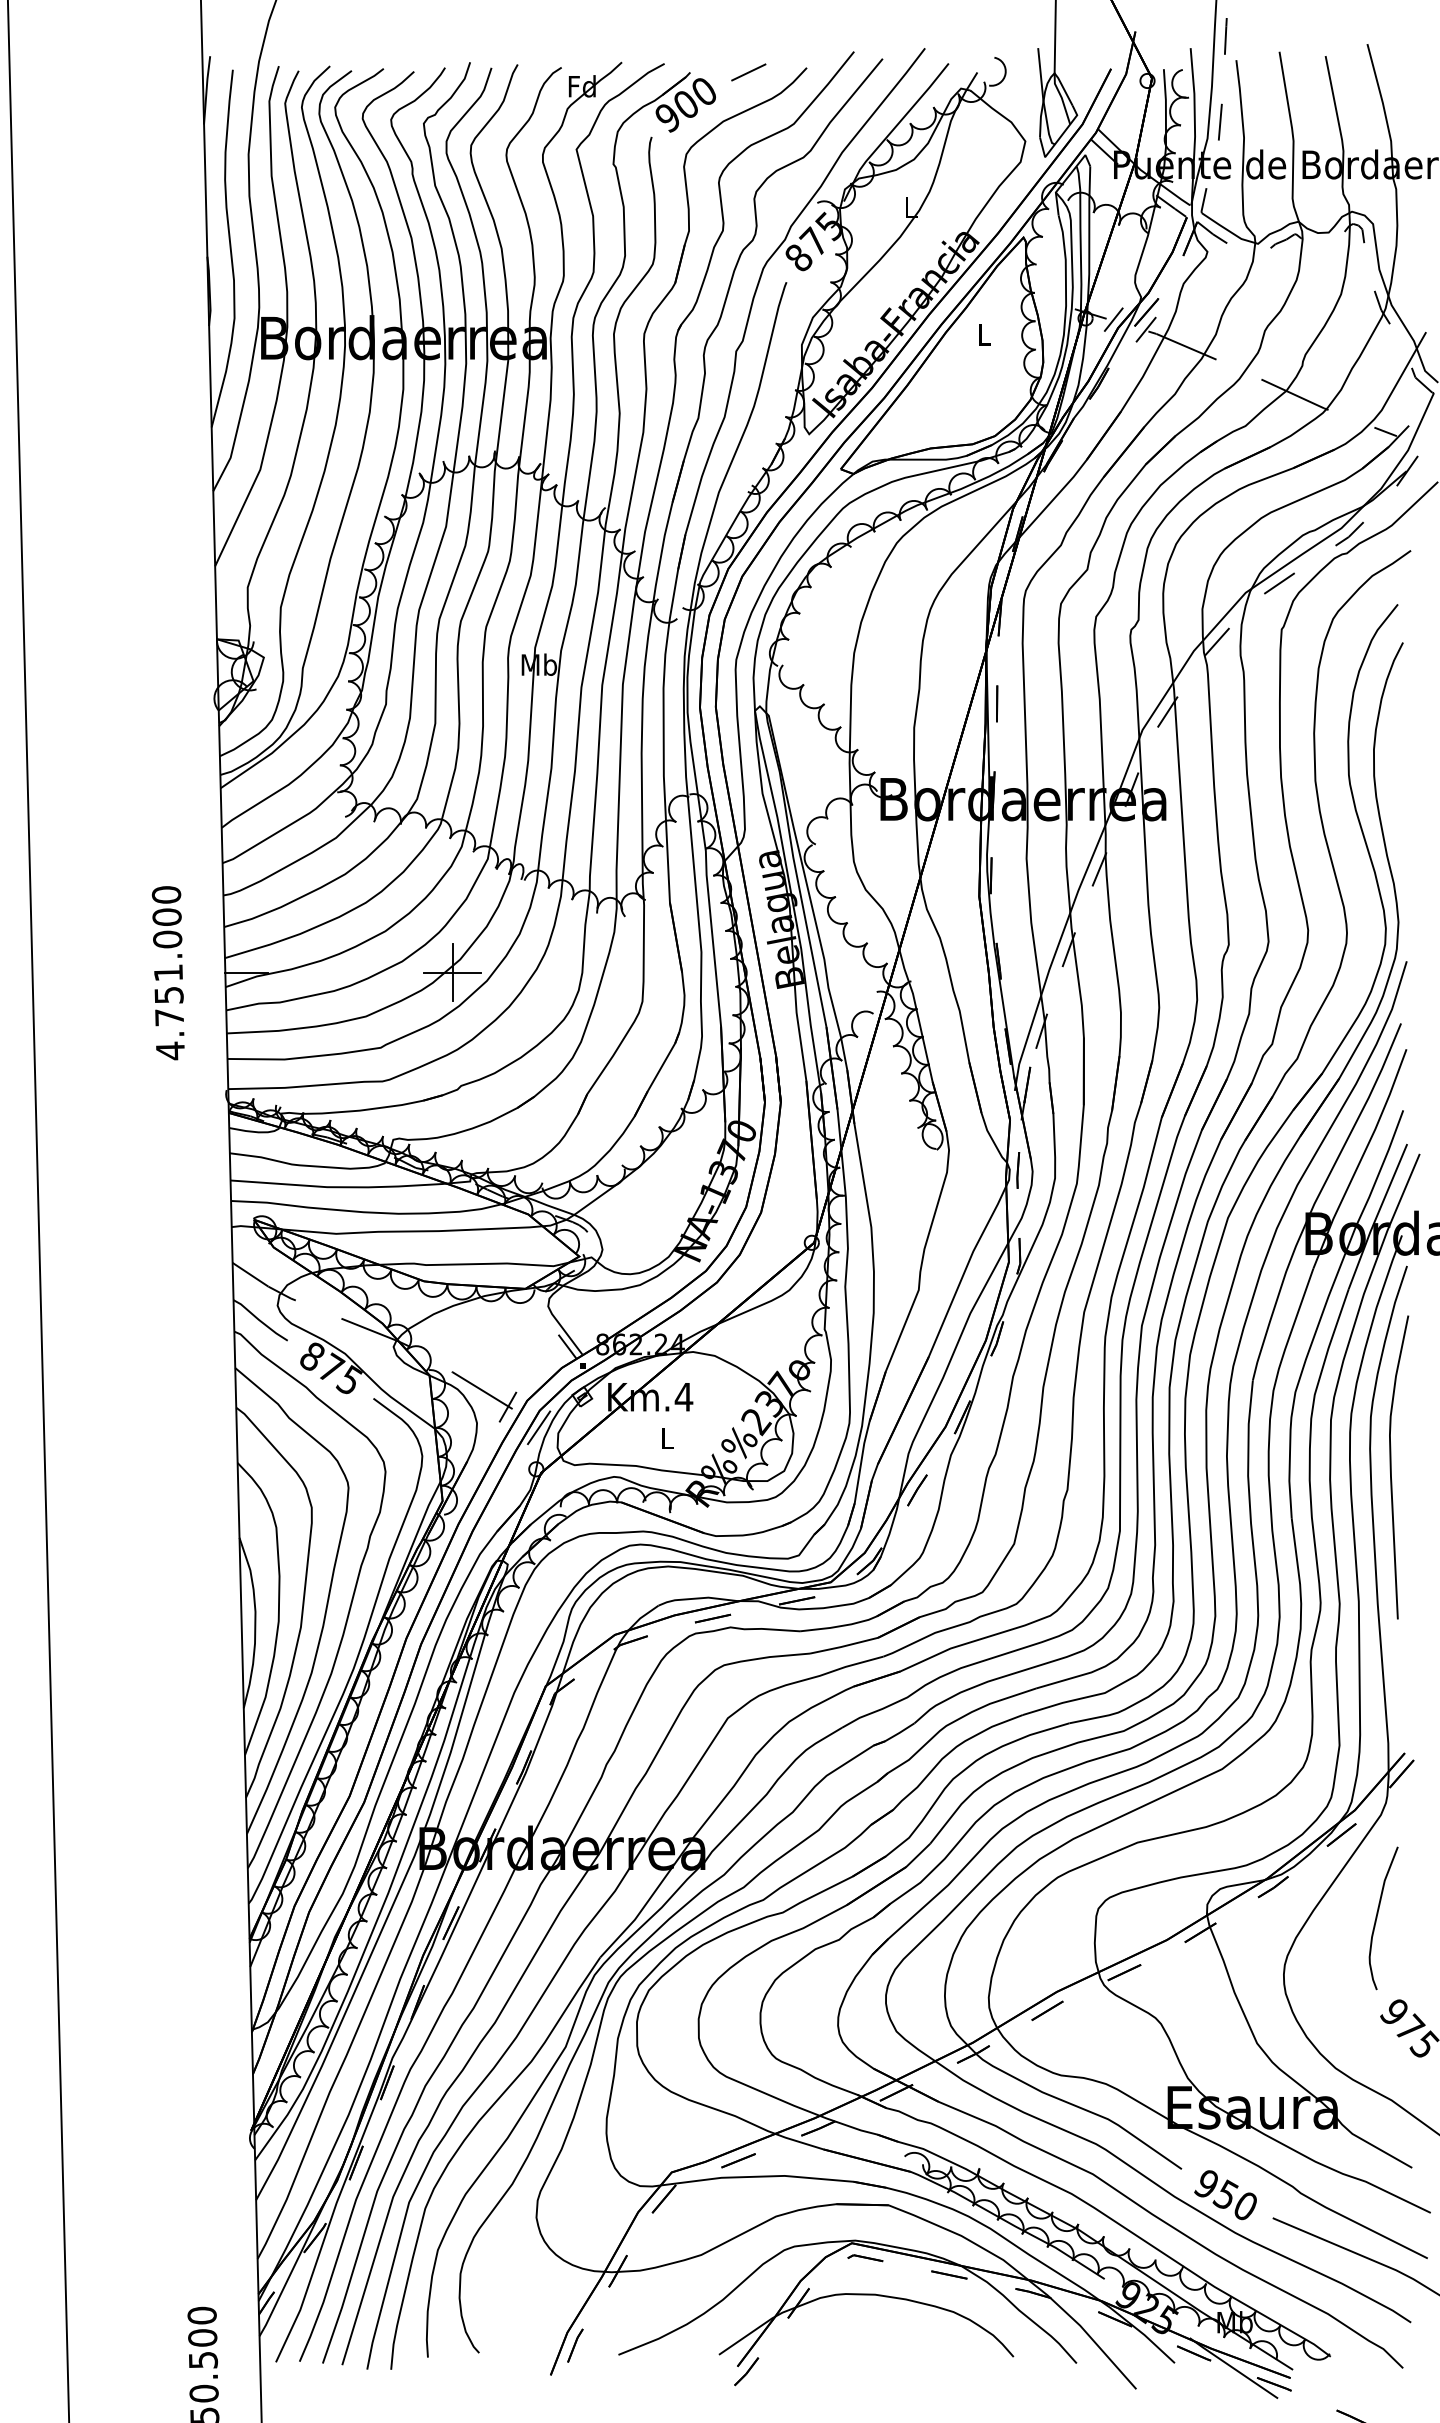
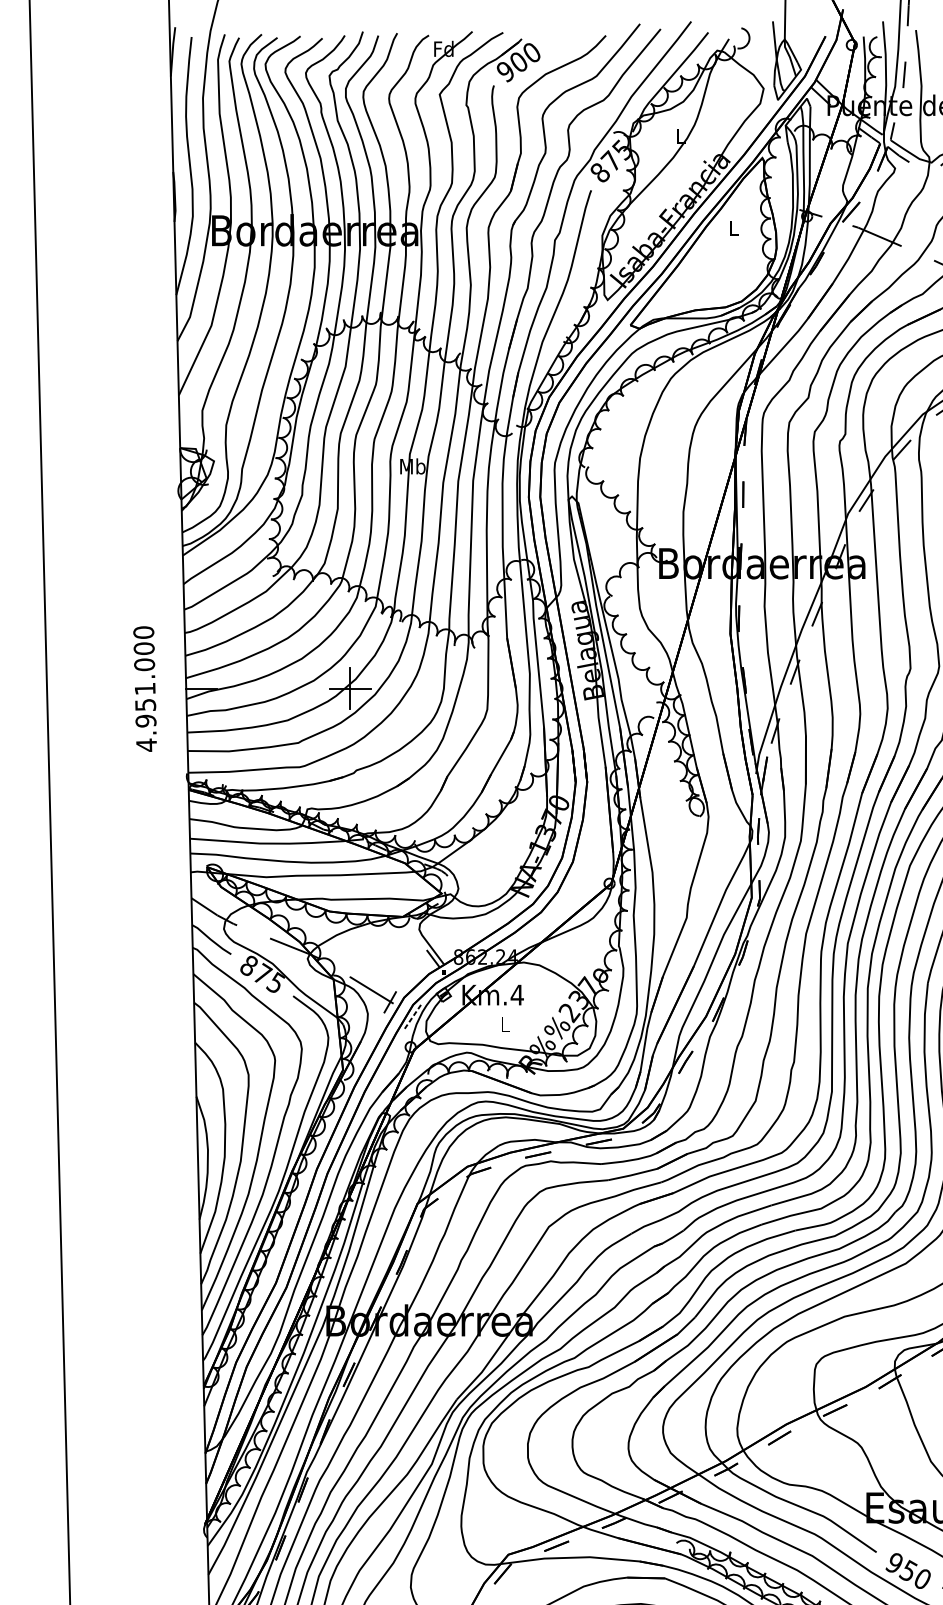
line: (748, 72) -> (563, 38), removed
line: (1113, 319) -> (827, 217), removed
line: (1145, 329) -> (850, 224), removed
text: (169, 1017) -> (145, 721), 4.751.000 -> 4.951.000
line: (539, 1427) -> (412, 1017), solid -> dashed

